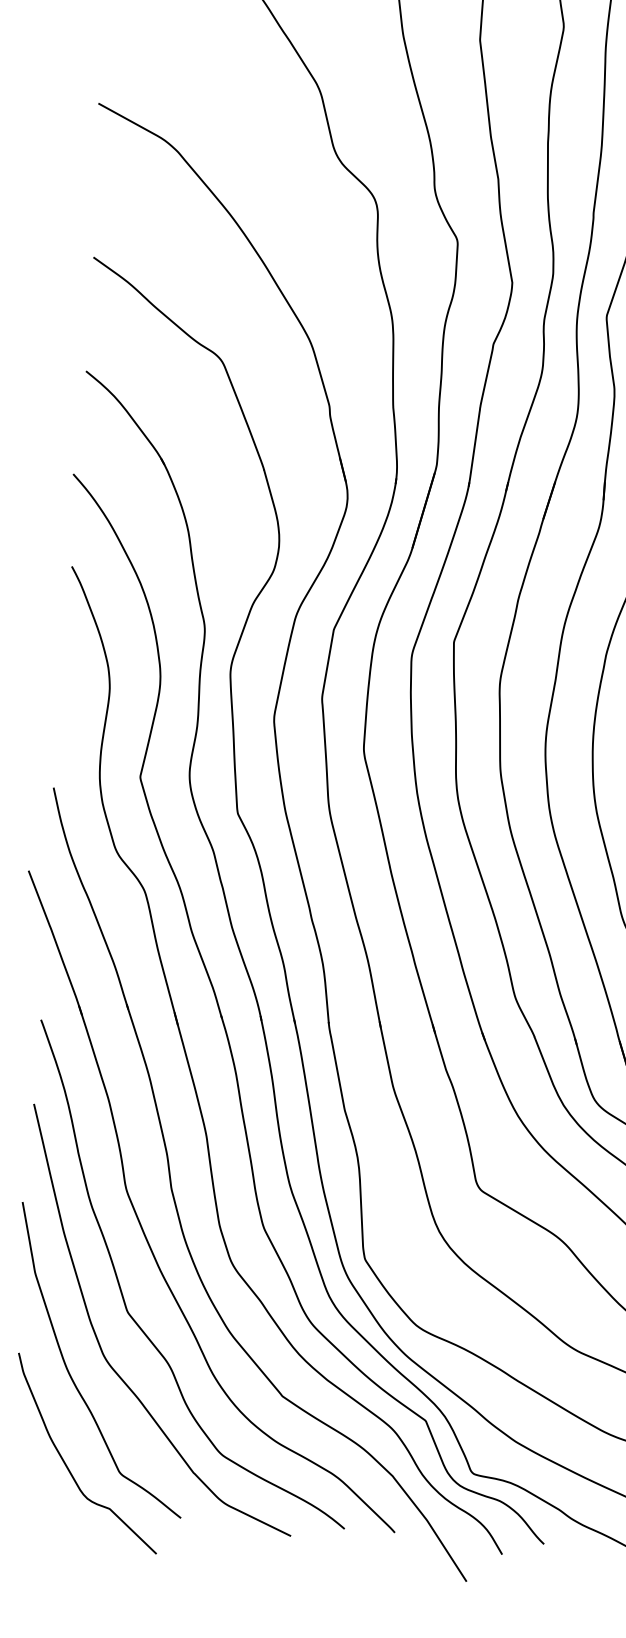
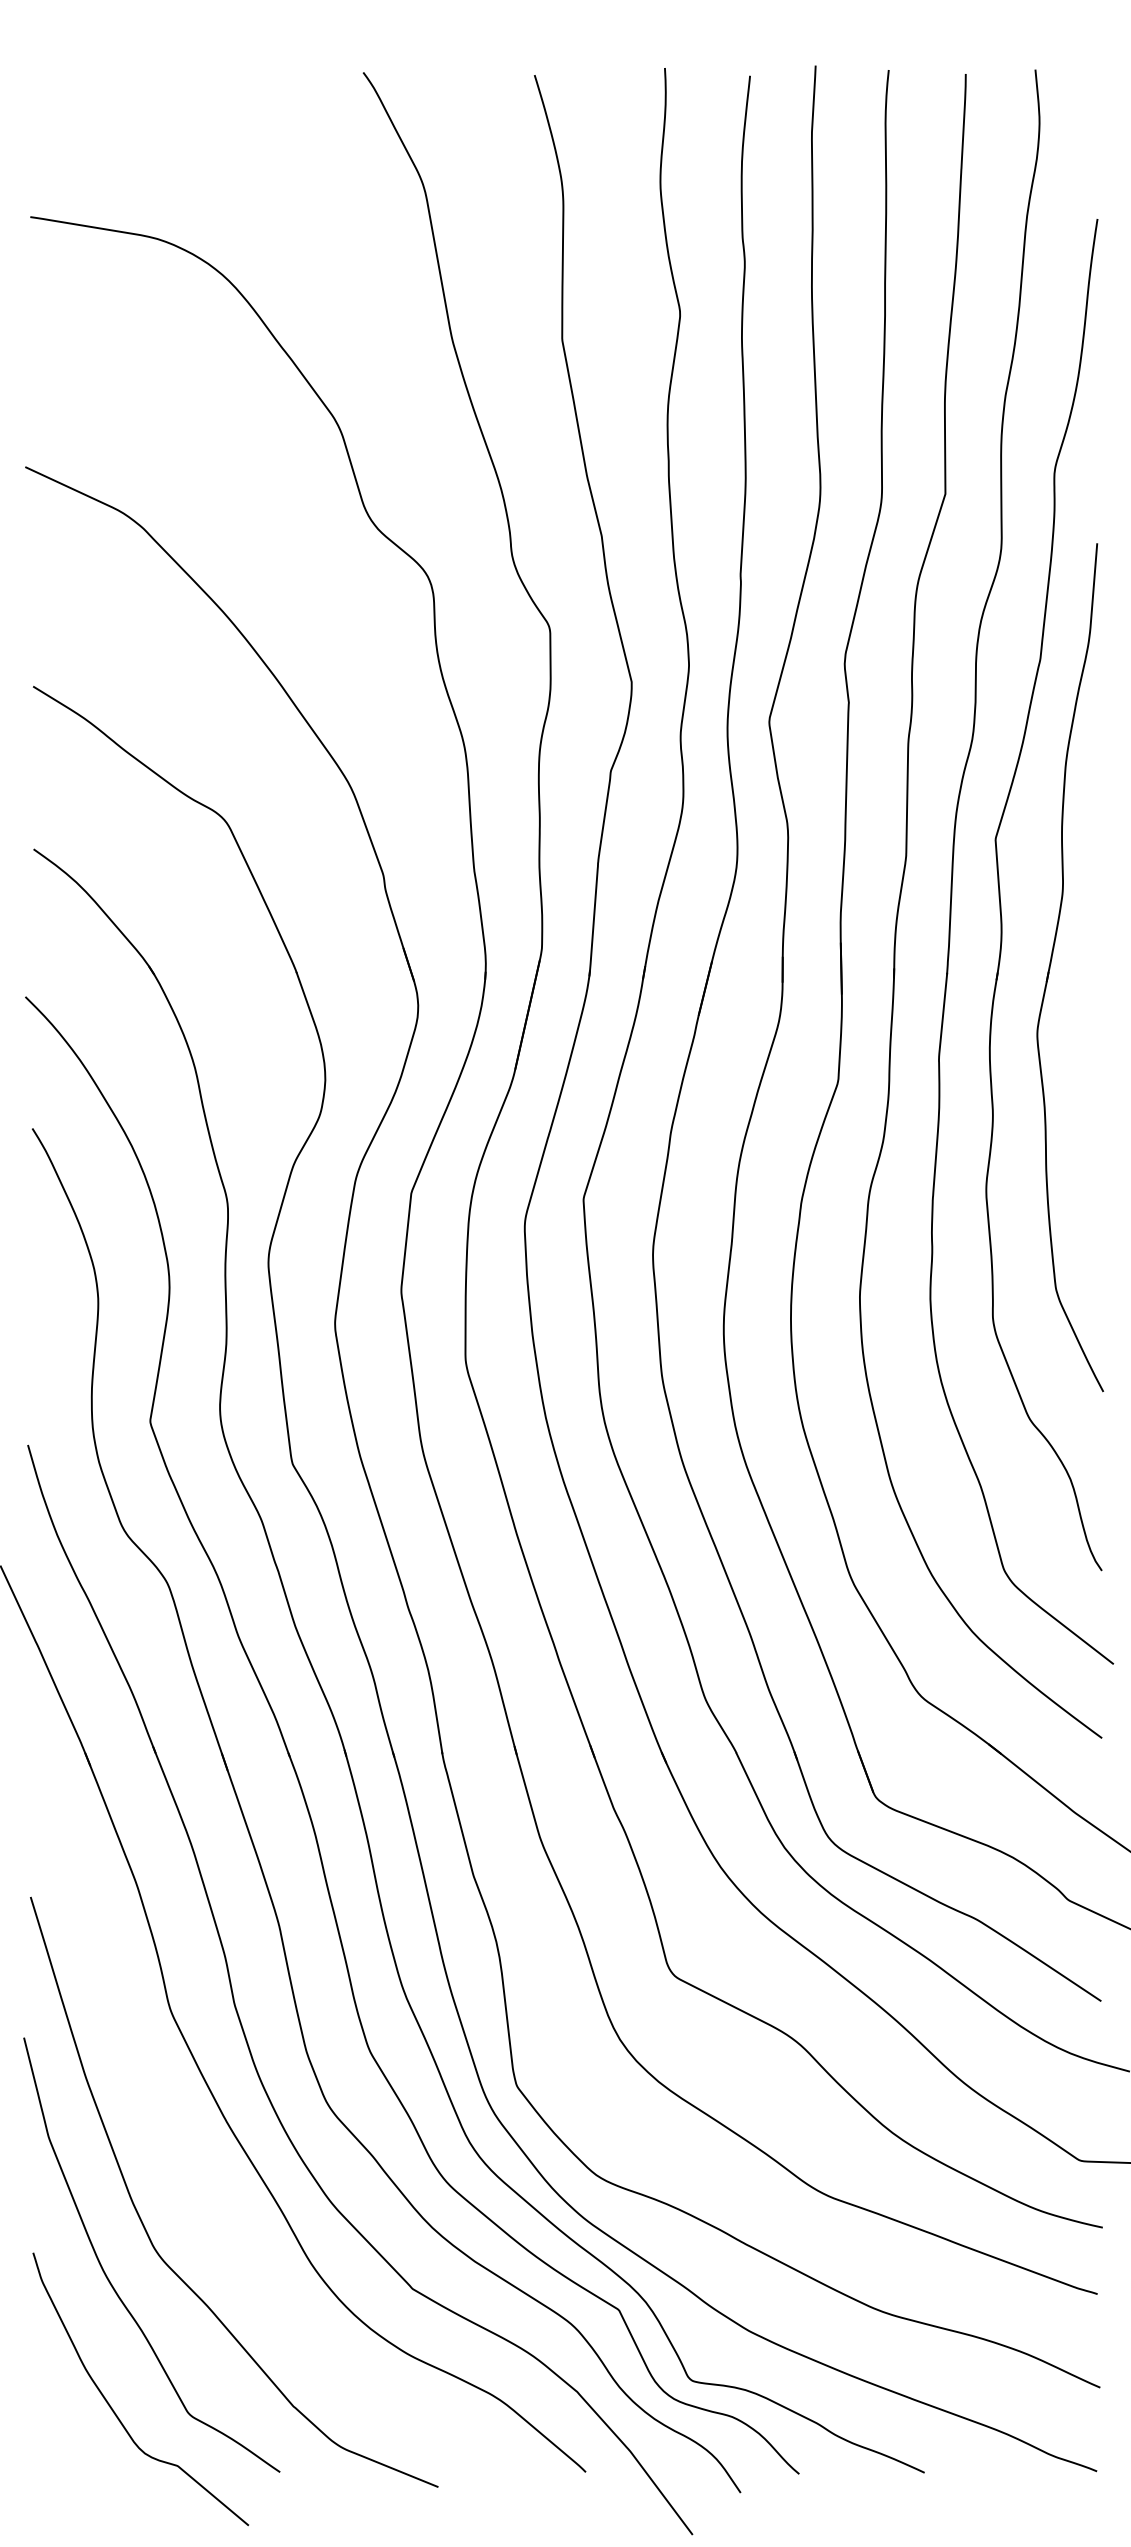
curve: (122, 1293) -> (175, 2158), removed

